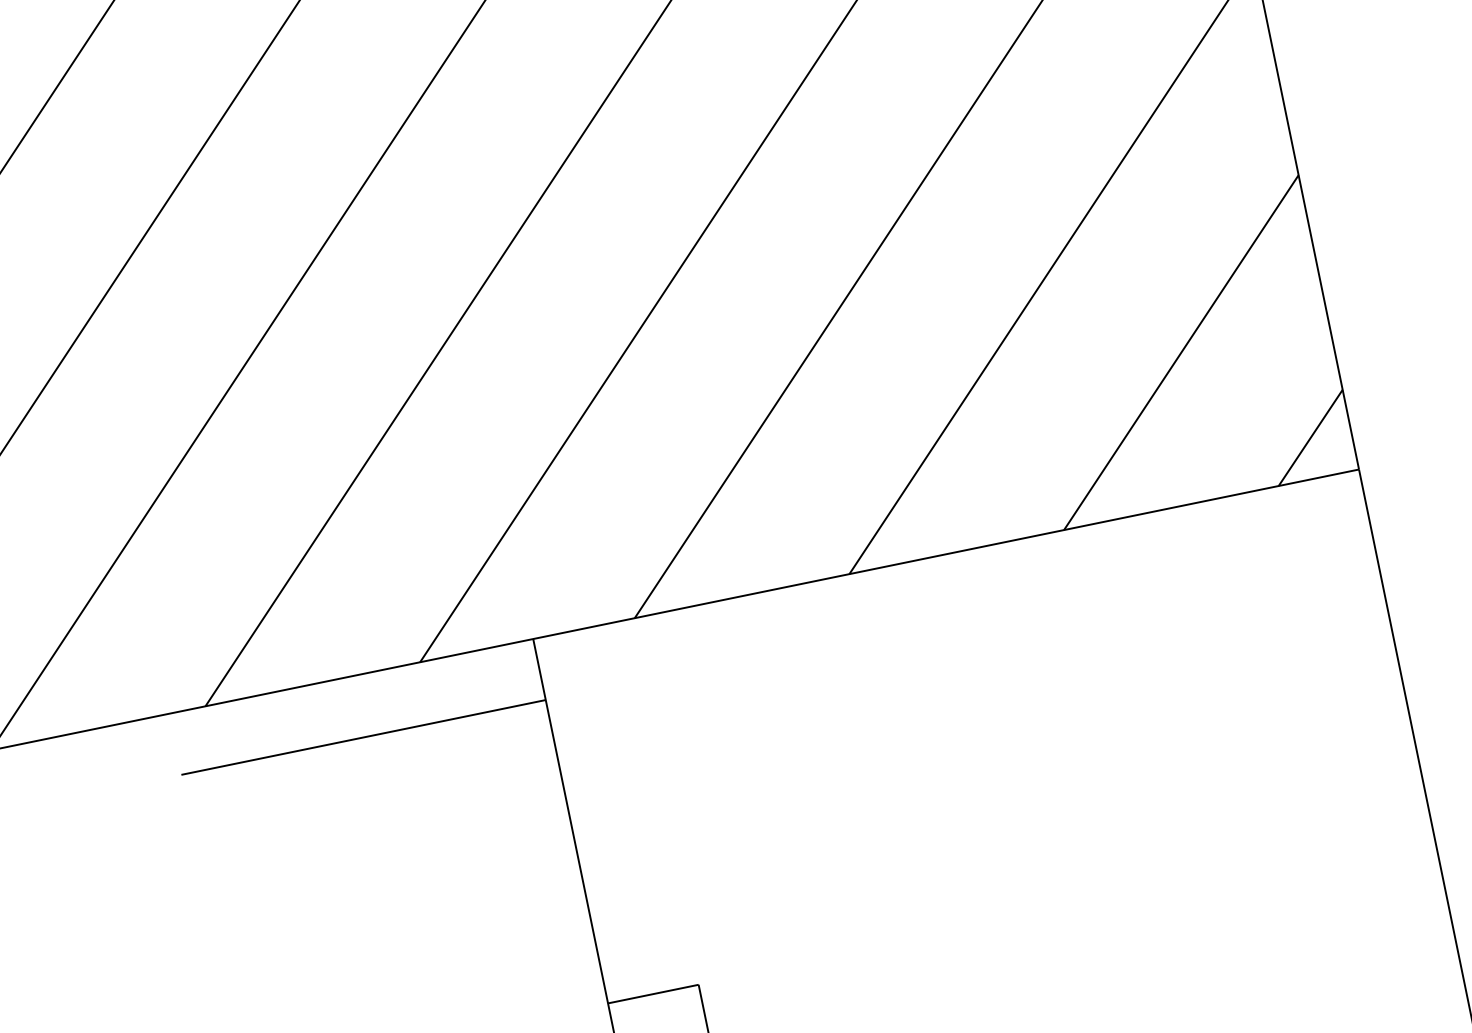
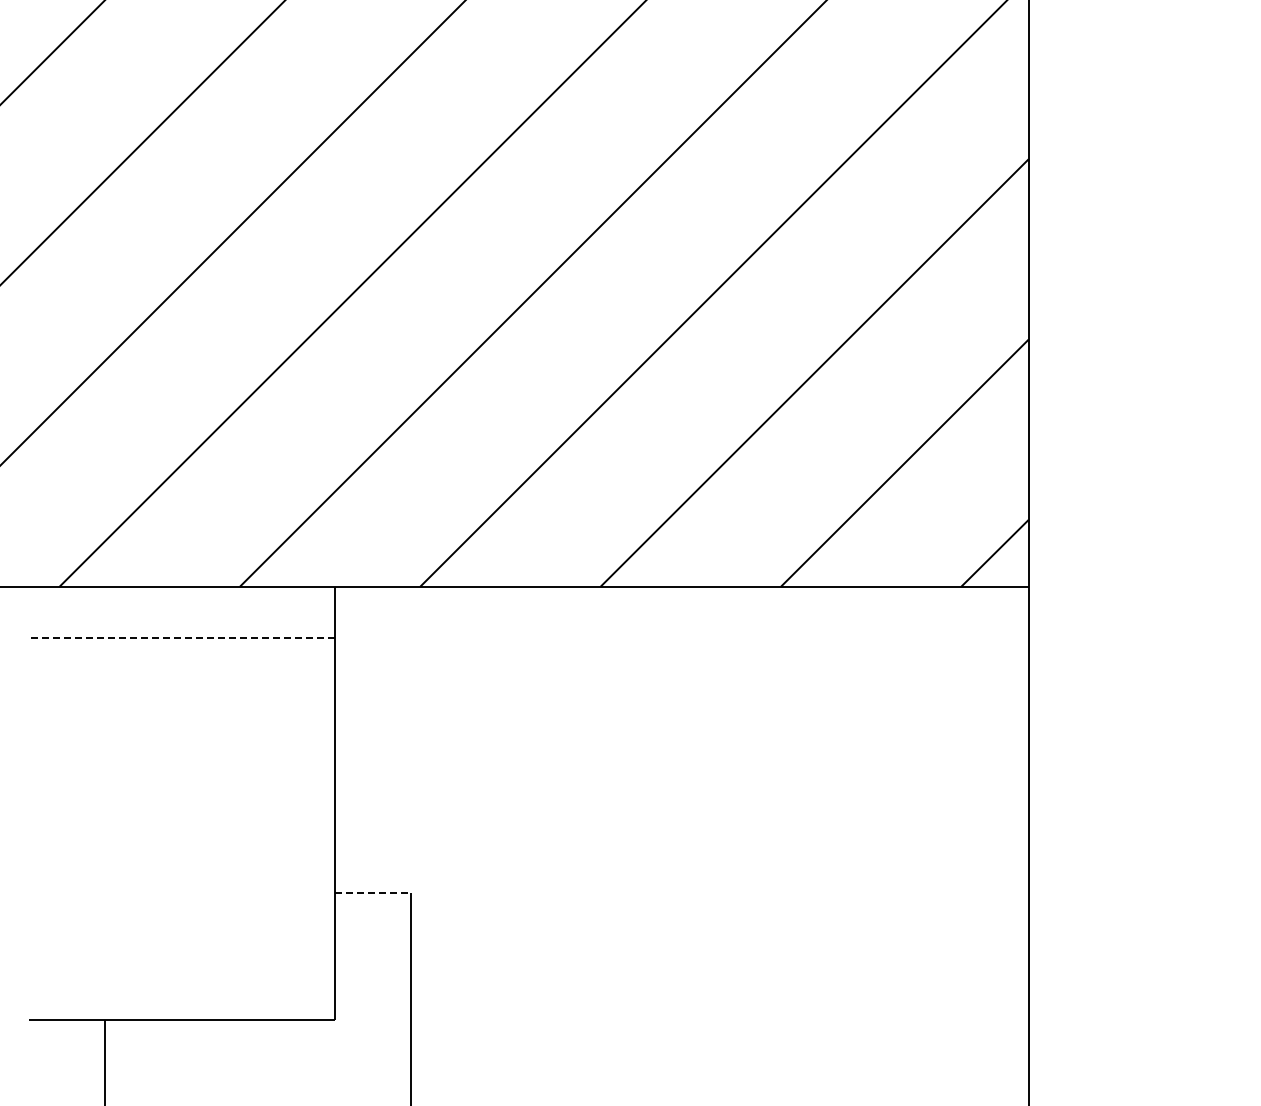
line: (363, 738) -> (181, 638), solid -> dashed
line: (653, 993) -> (373, 892), solid -> dashed

